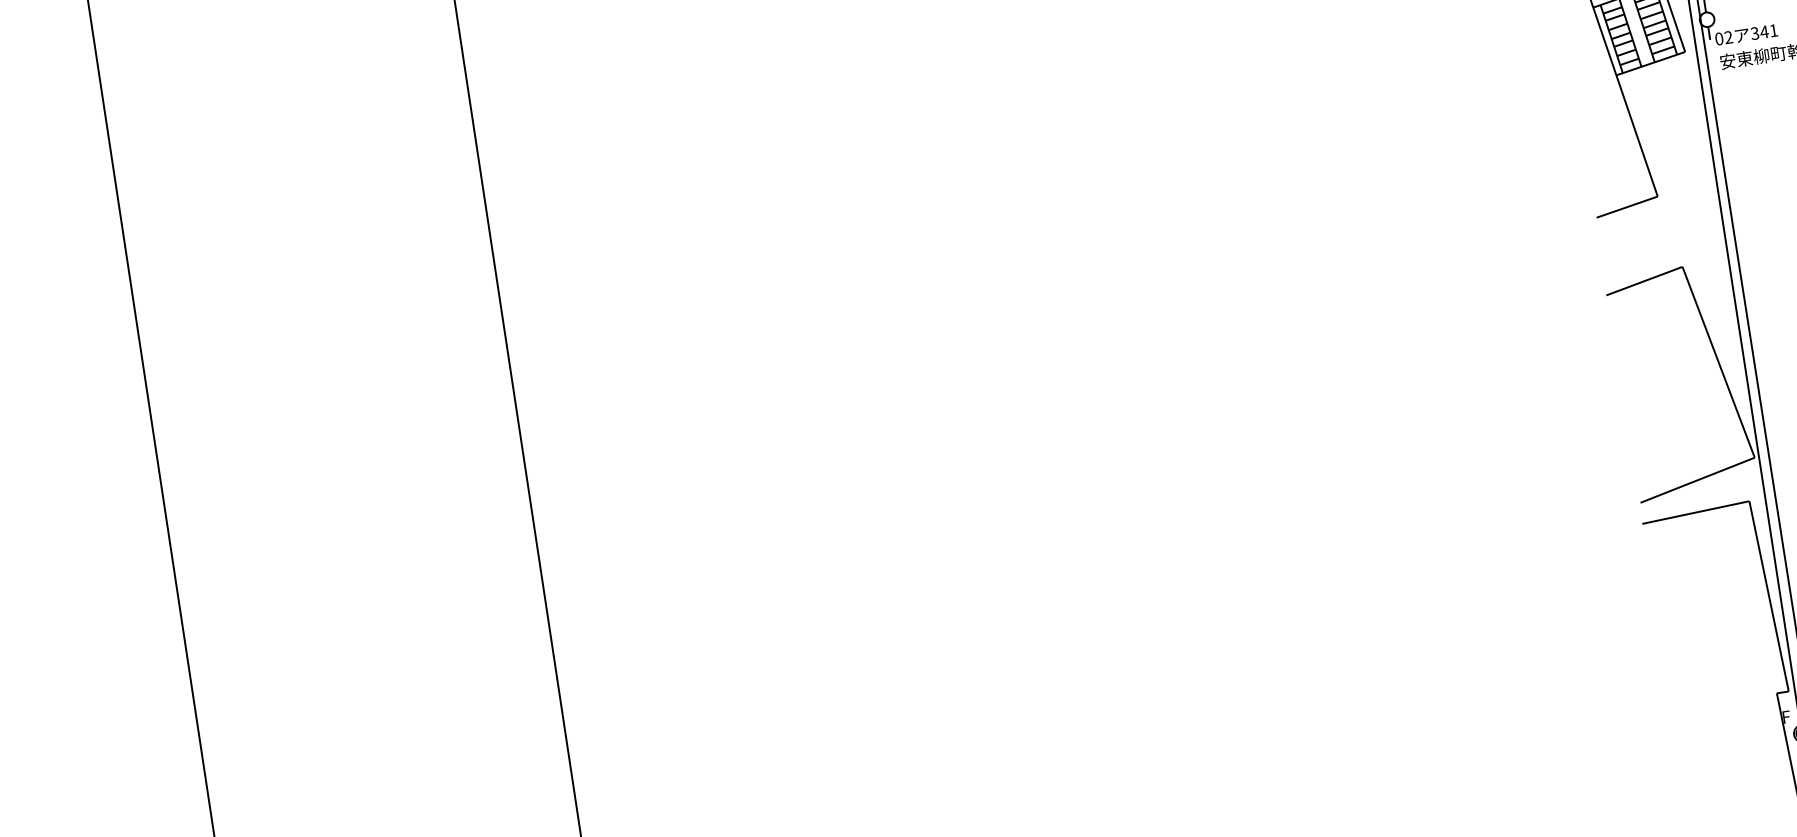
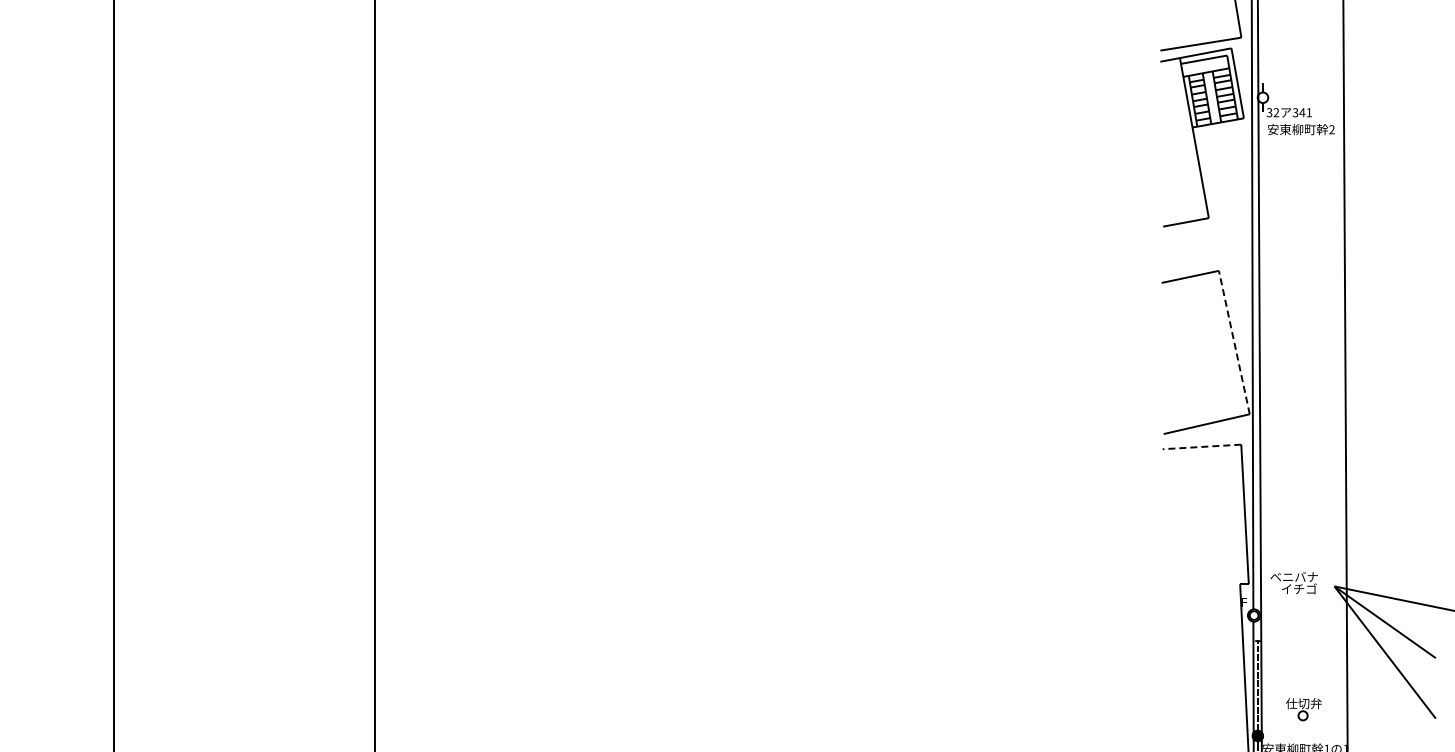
text: (1719, 38) -> (1269, 112), 02 -> 32
line: (1718, 362) -> (1234, 342), solid -> dashed
line: (1695, 512) -> (1201, 446), solid -> dashed

